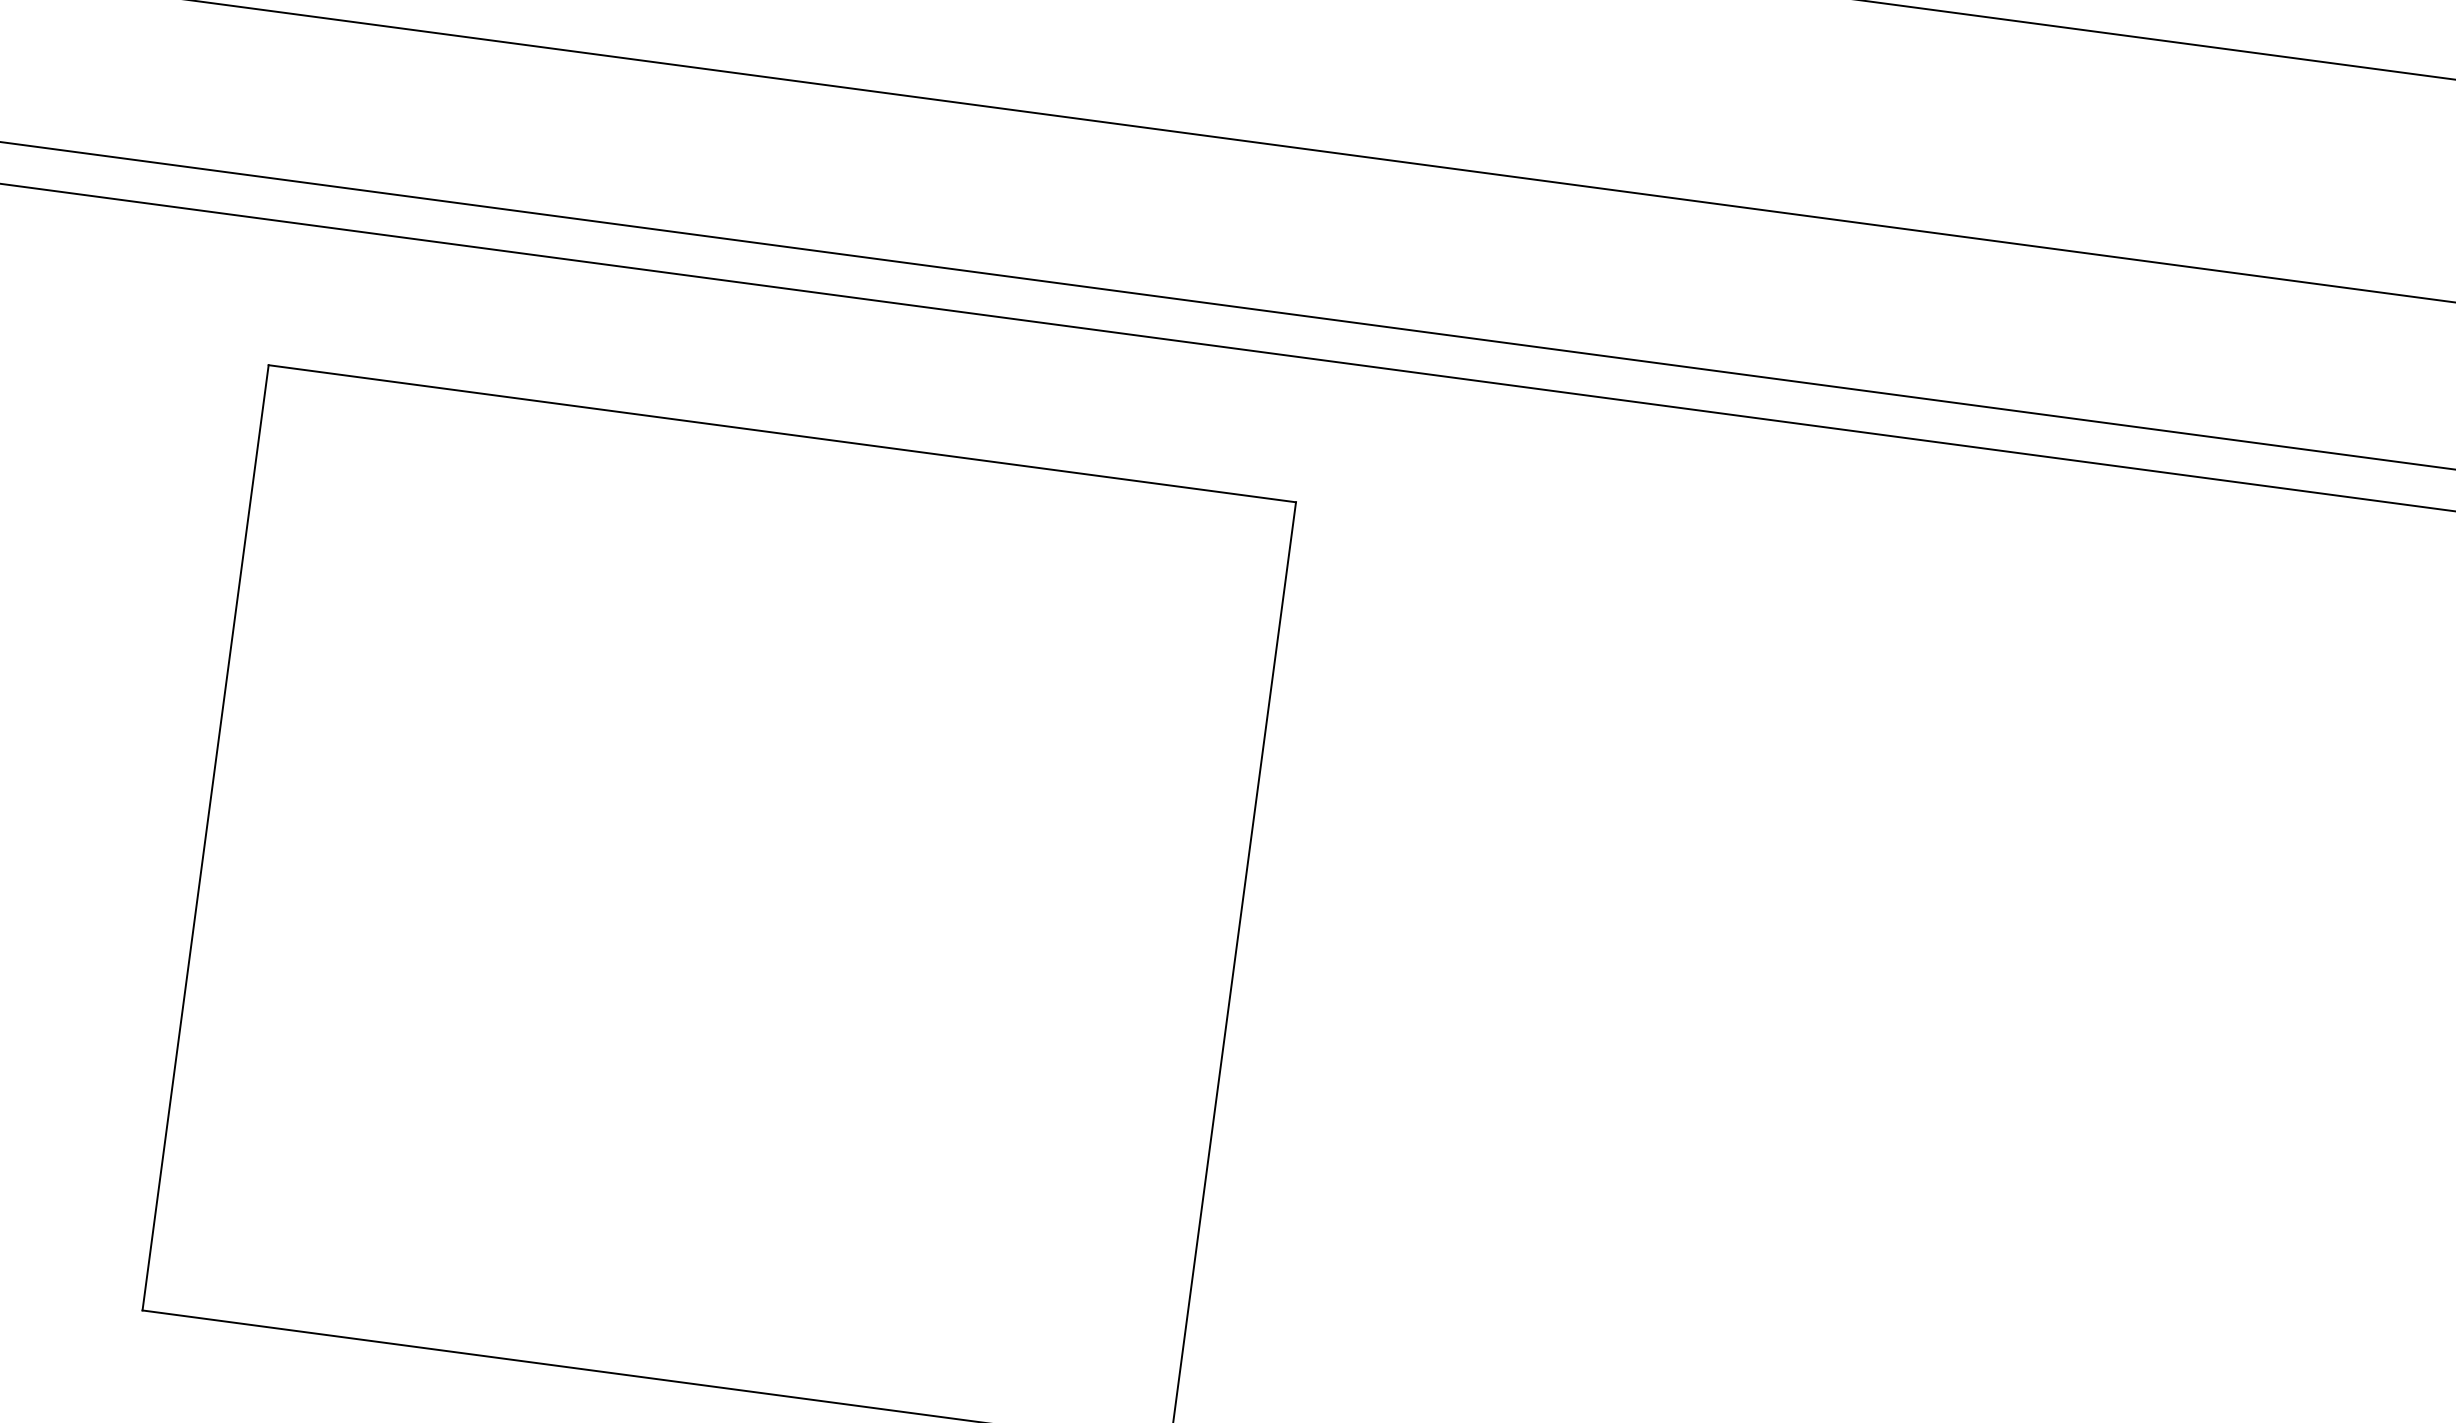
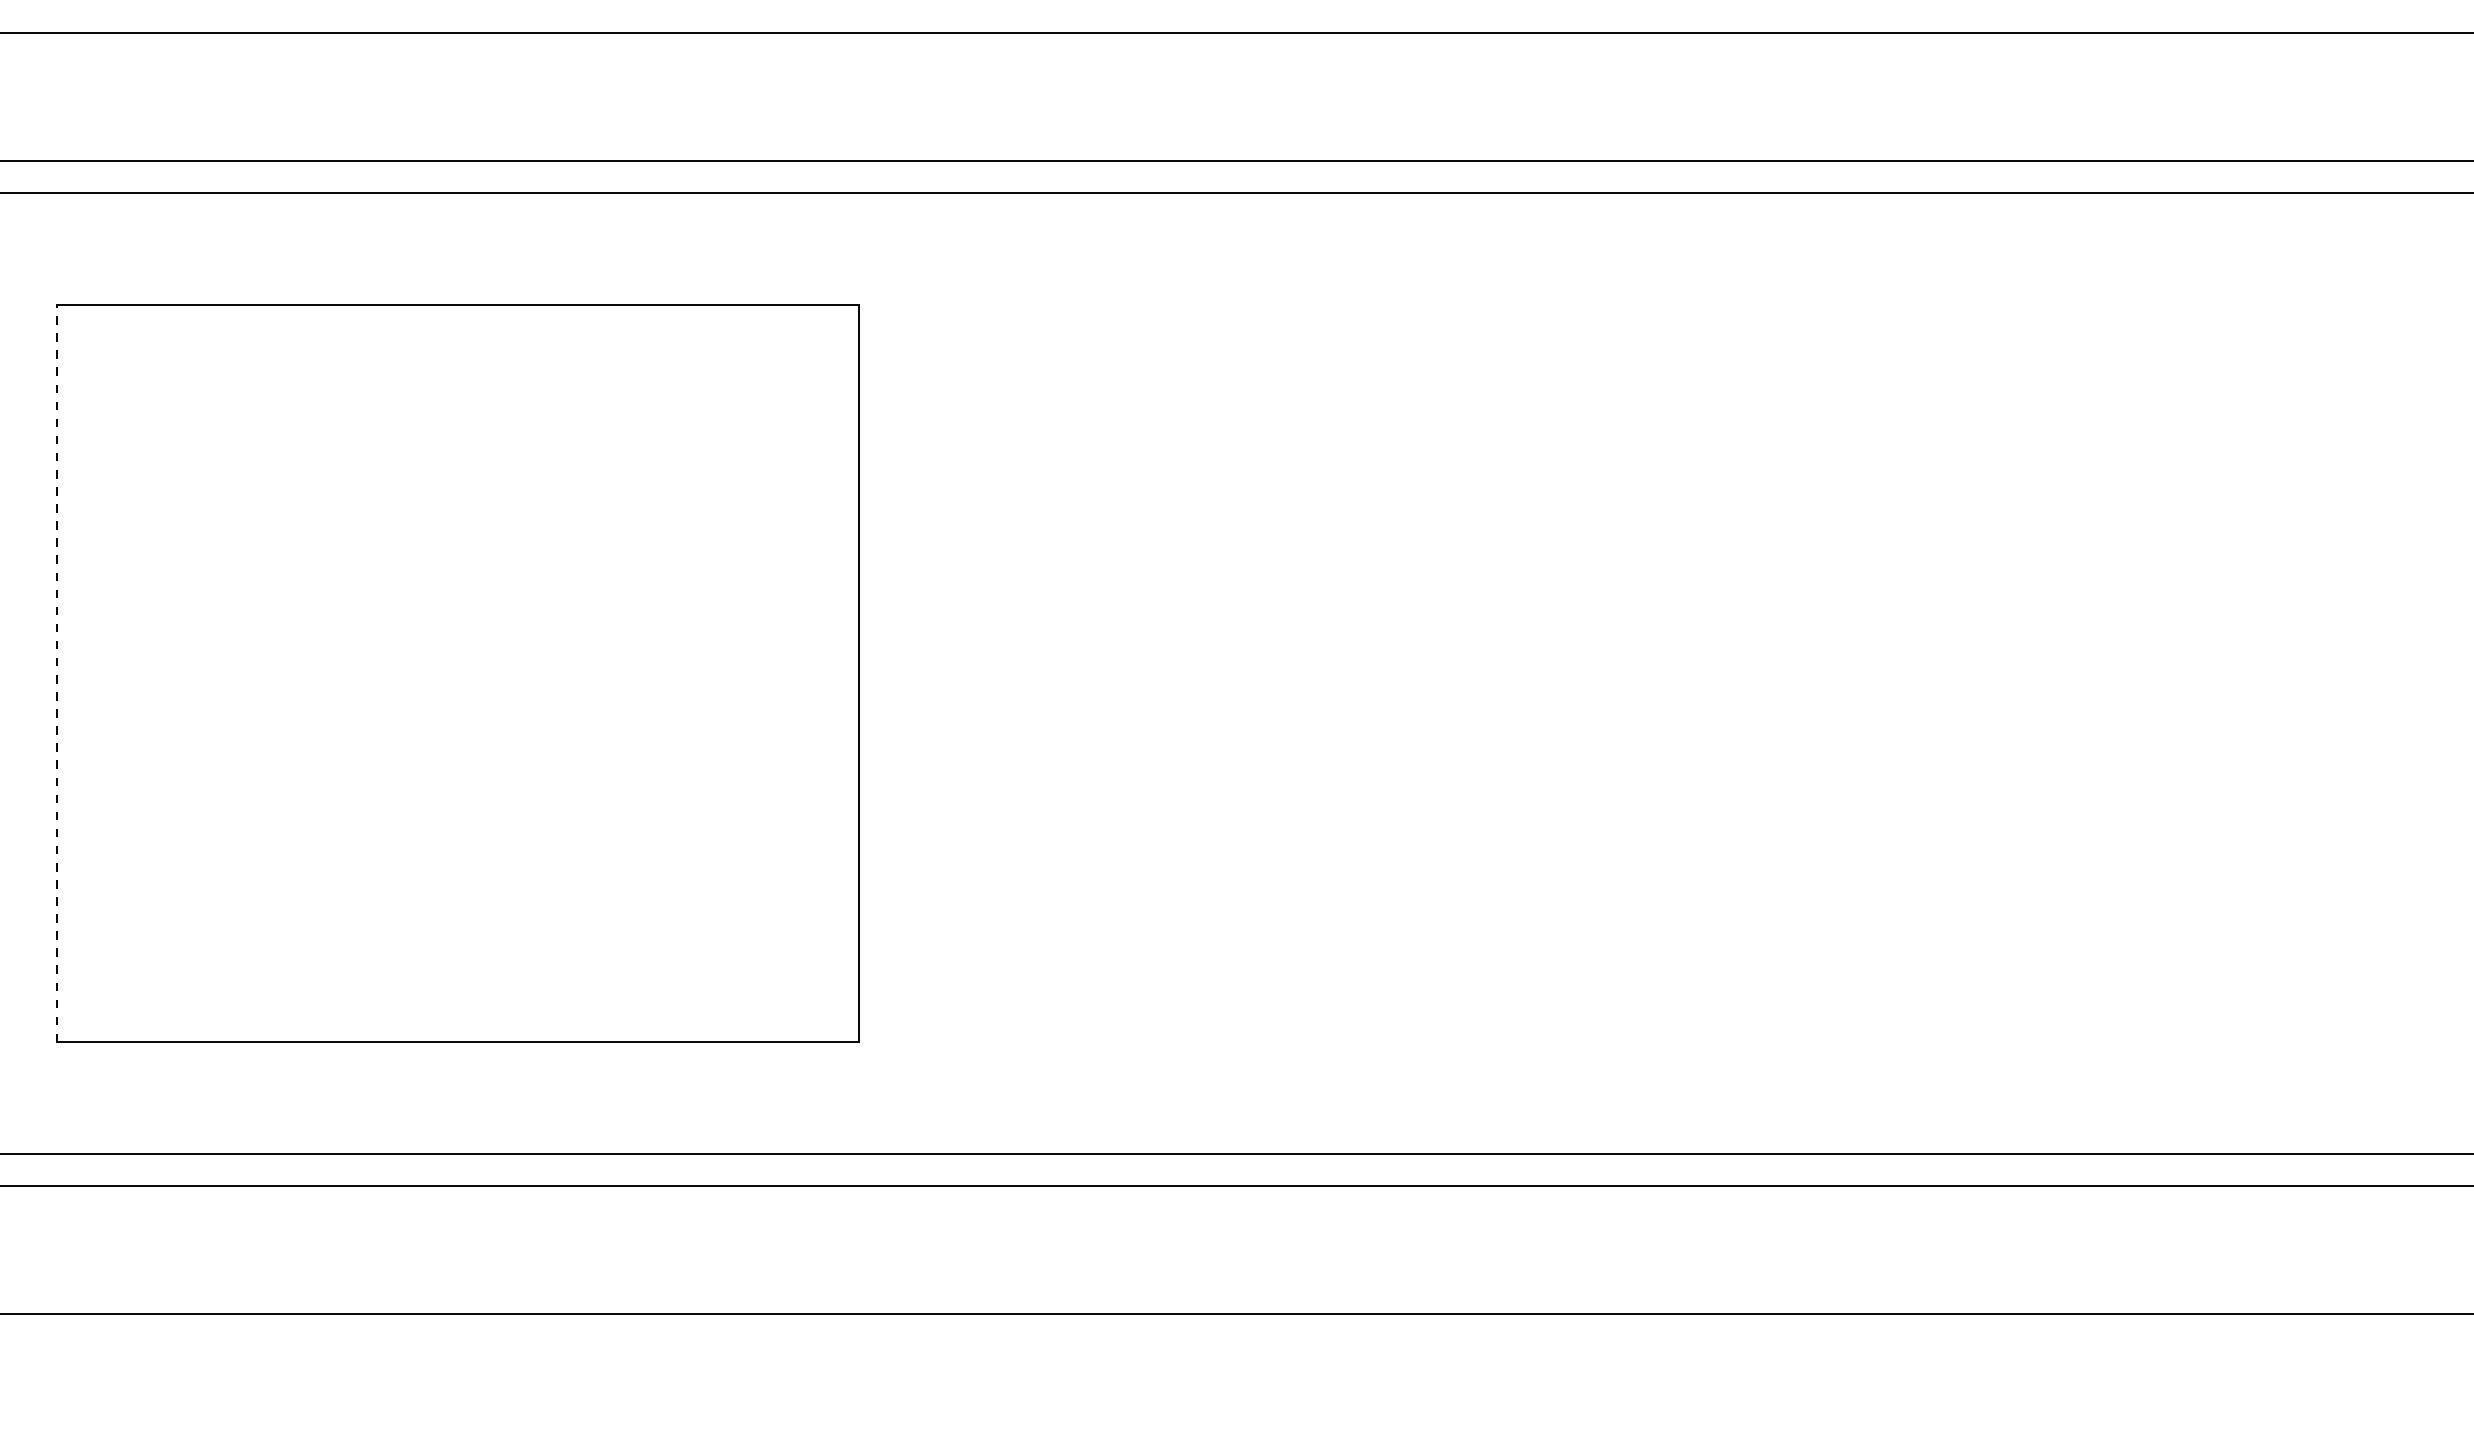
line: (205, 837) -> (57, 673), solid -> dashed

